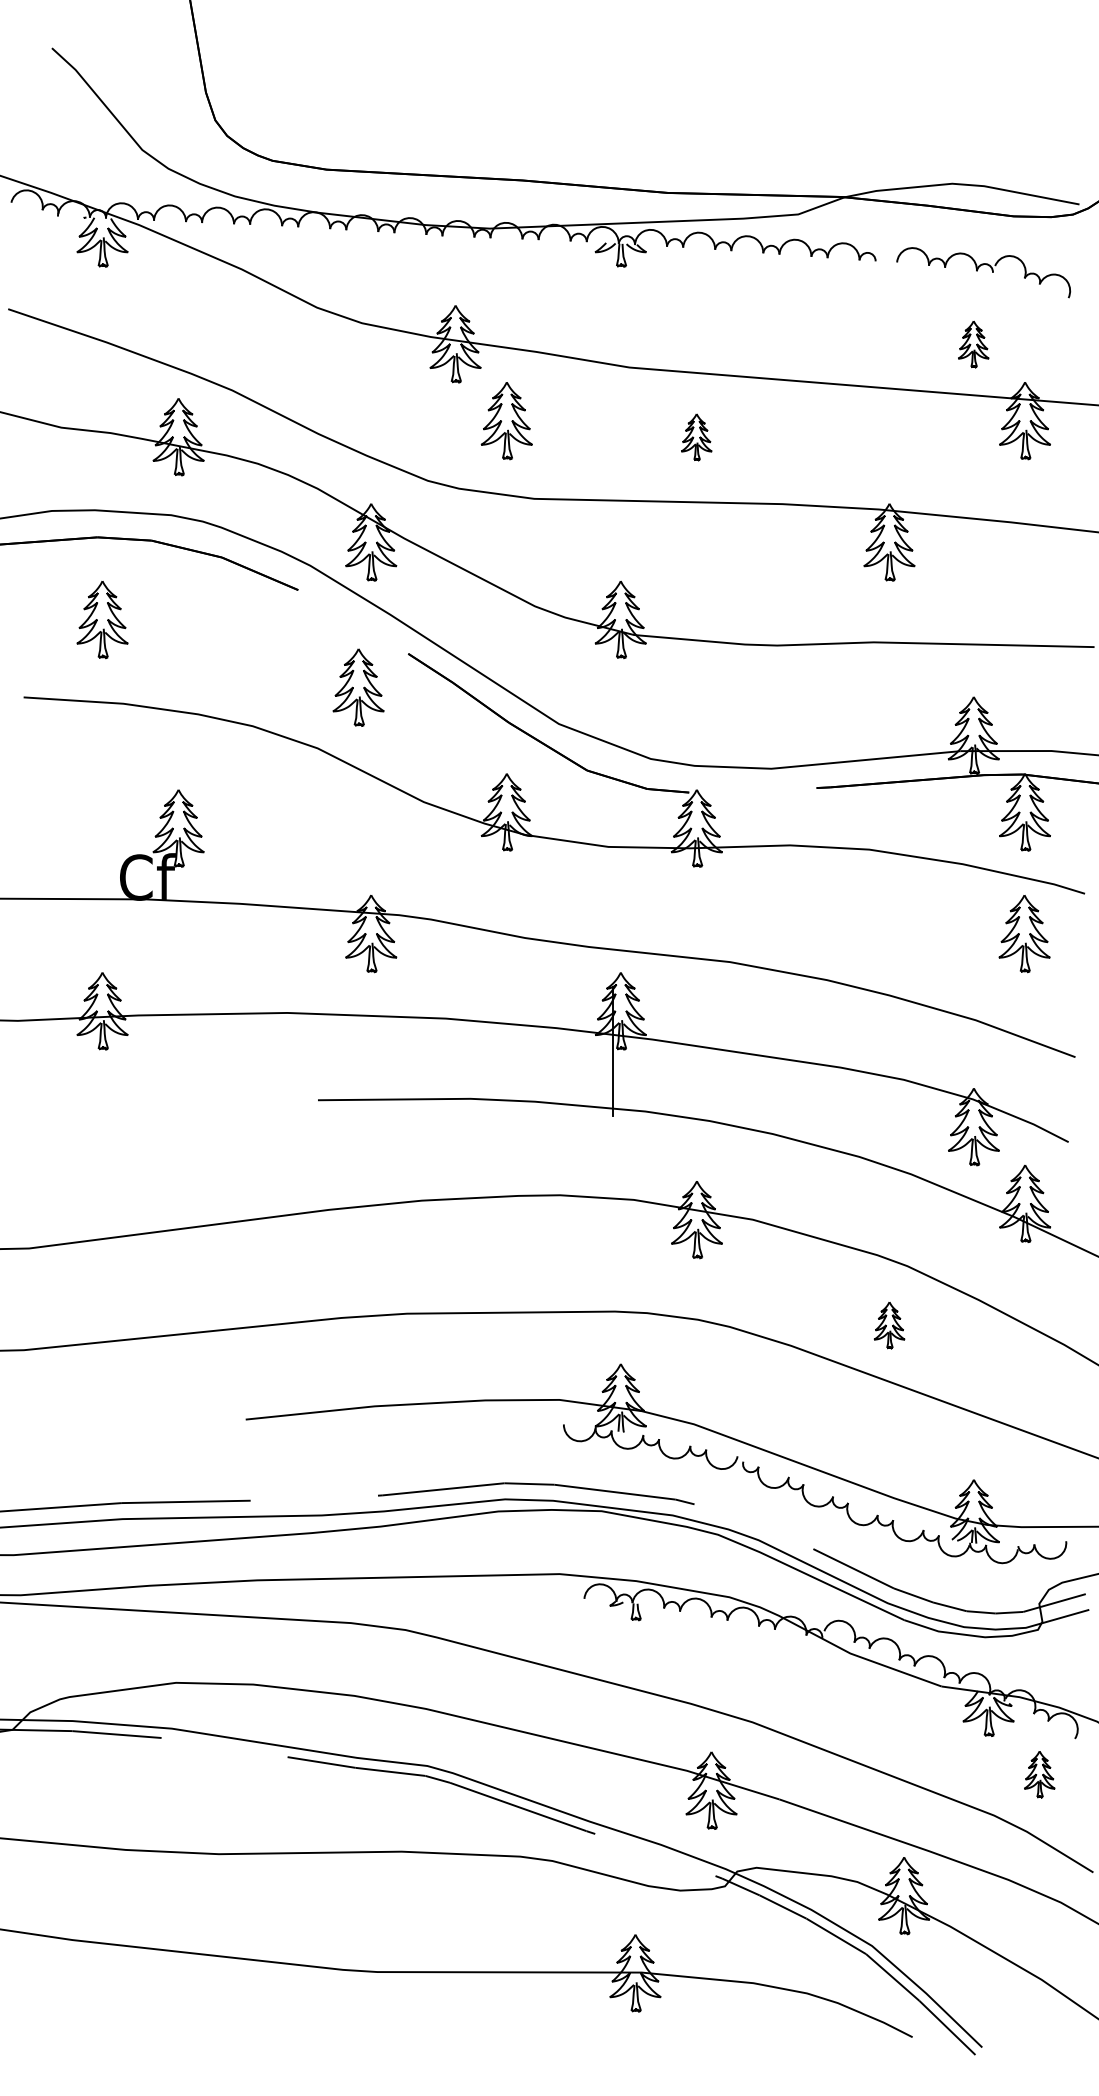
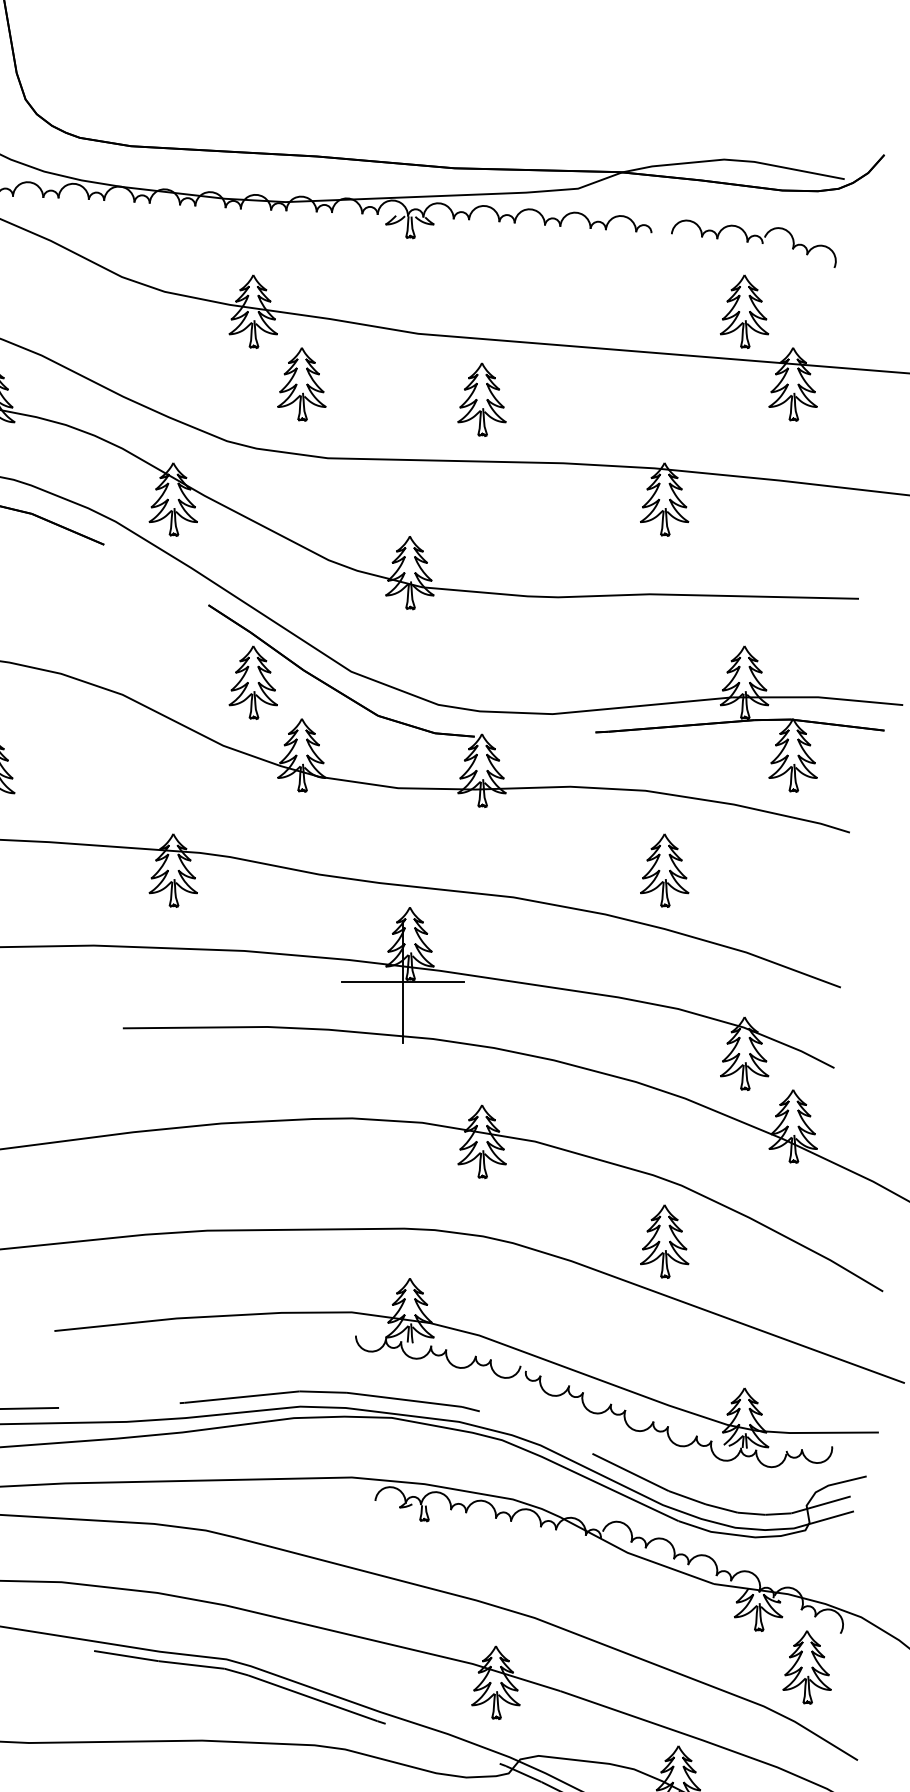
part: (973, 344) -> (744, 311), size x1.67
part: (696, 437) -> (481, 400), size x1.67
part: (358, 687) -> (253, 682), moved
part: (1024, 934) -> (664, 871), moved
line: (612, 1051) -> (402, 982), added
part: (889, 1325) -> (664, 1241), size x1.67
part: (1039, 1774) -> (806, 1667), size x1.67

